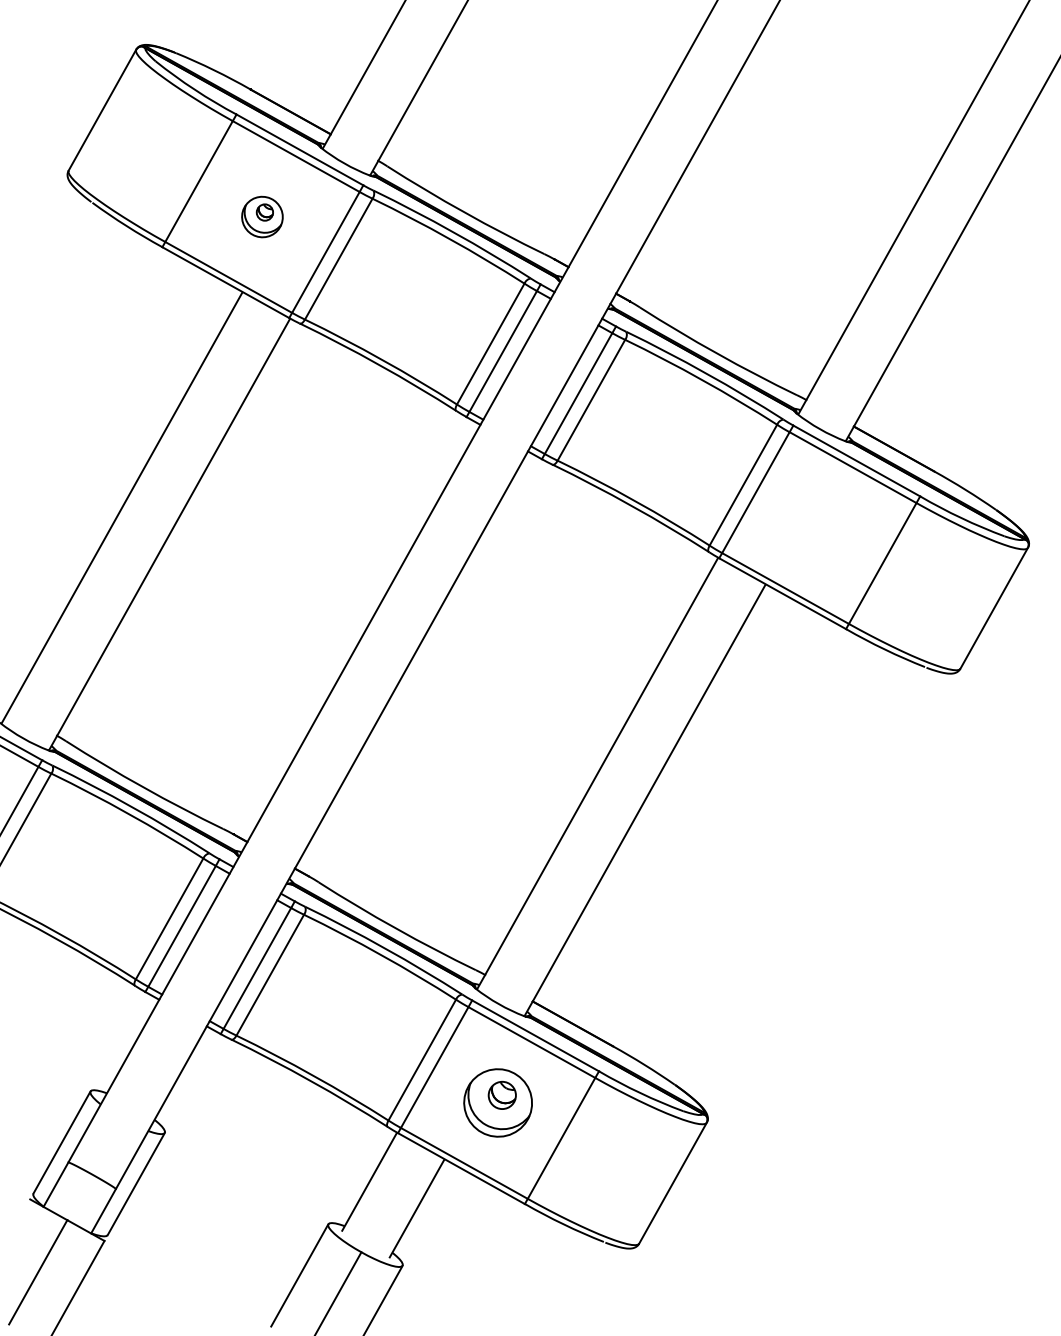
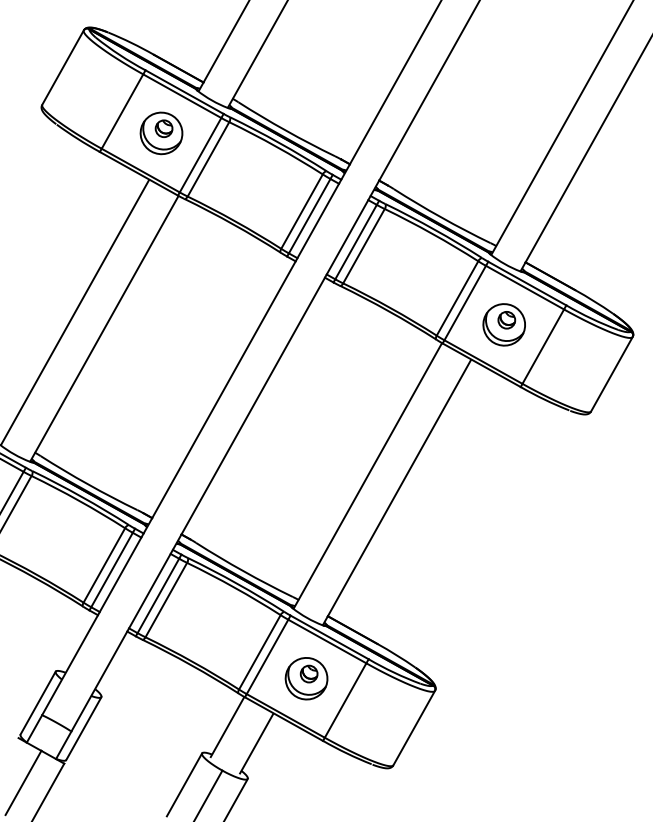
part: (262, 217) -> (161, 133), size x1.67
part: (818, 527) -> (503, 324), added

